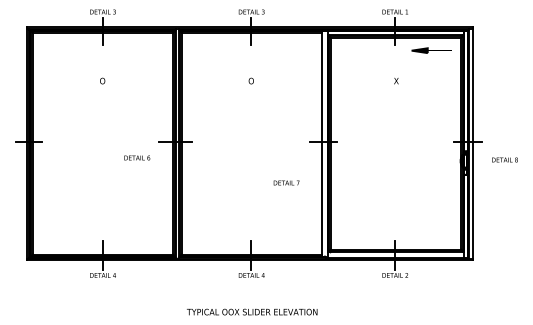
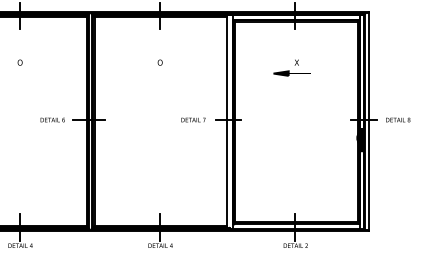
part: (431, 50) -> (292, 73), moved
text: (137, 157) -> (52, 119), moved
text: (504, 159) -> (397, 119), moved
text: (286, 182) -> (193, 119), moved

